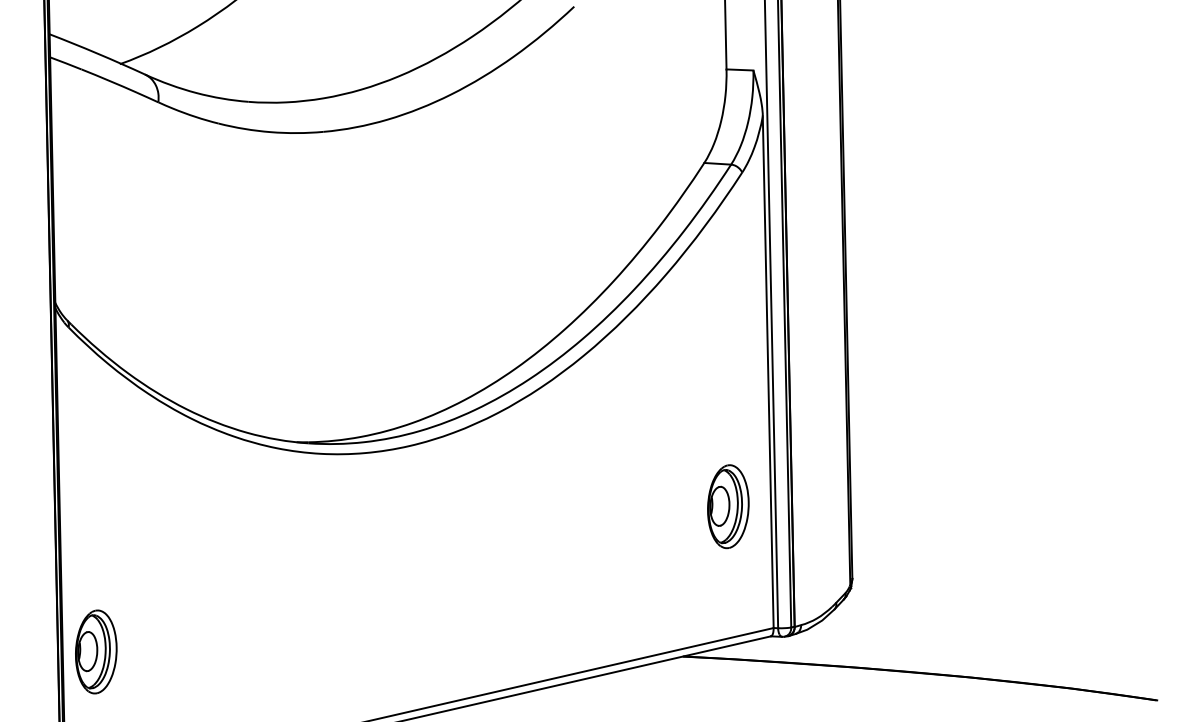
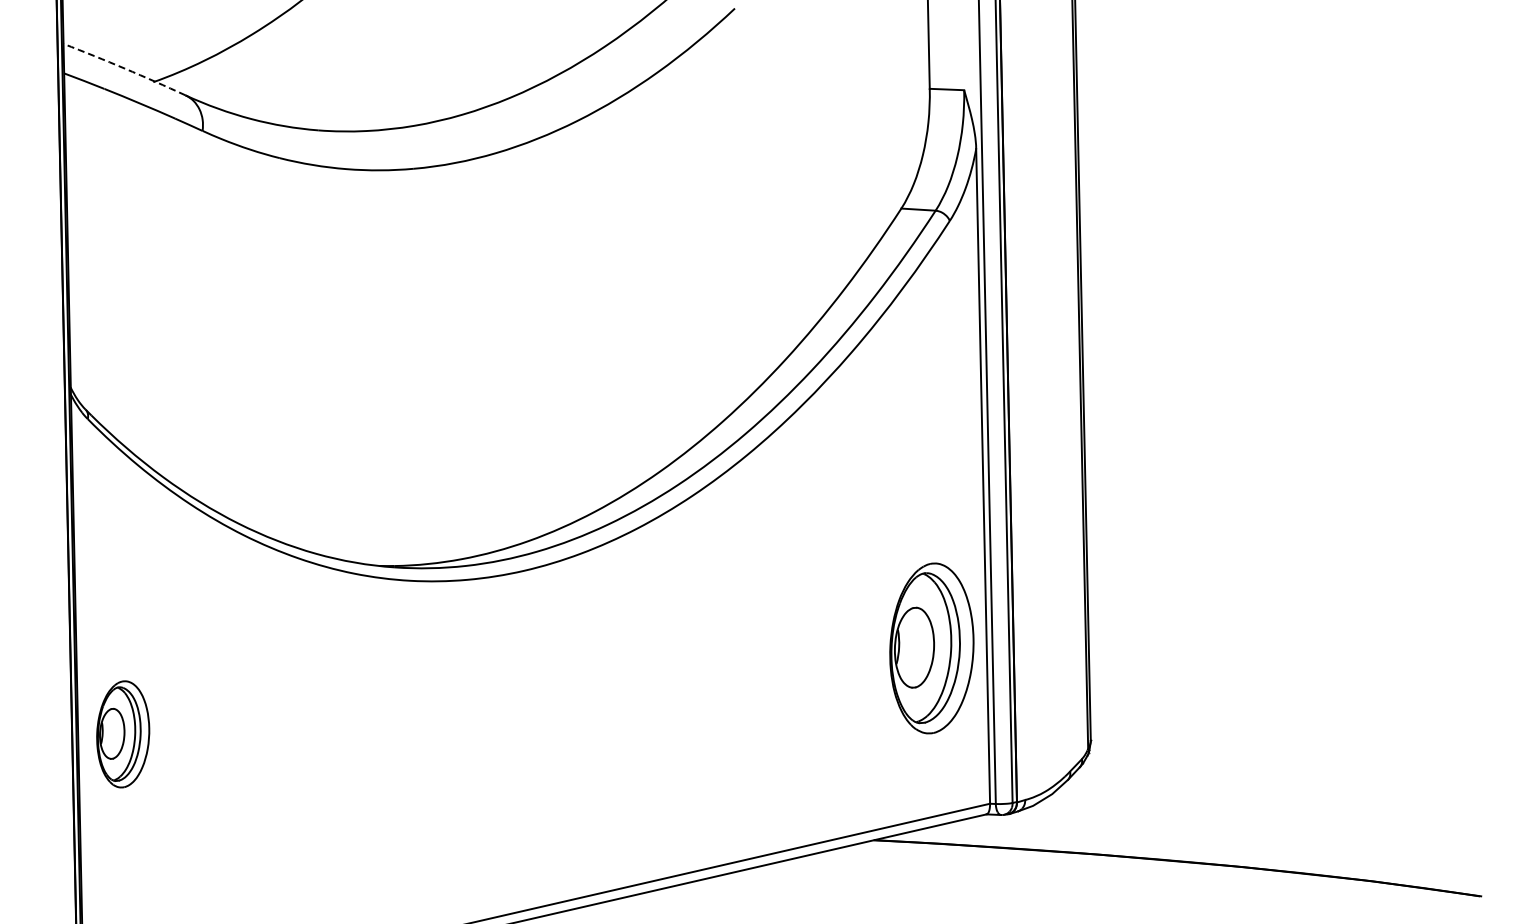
arc: (97, 53) -> (124, 68), solid -> dashed
part: (728, 506) -> (932, 648), size x1.6
part: (96, 652) -> (123, 734), moved

